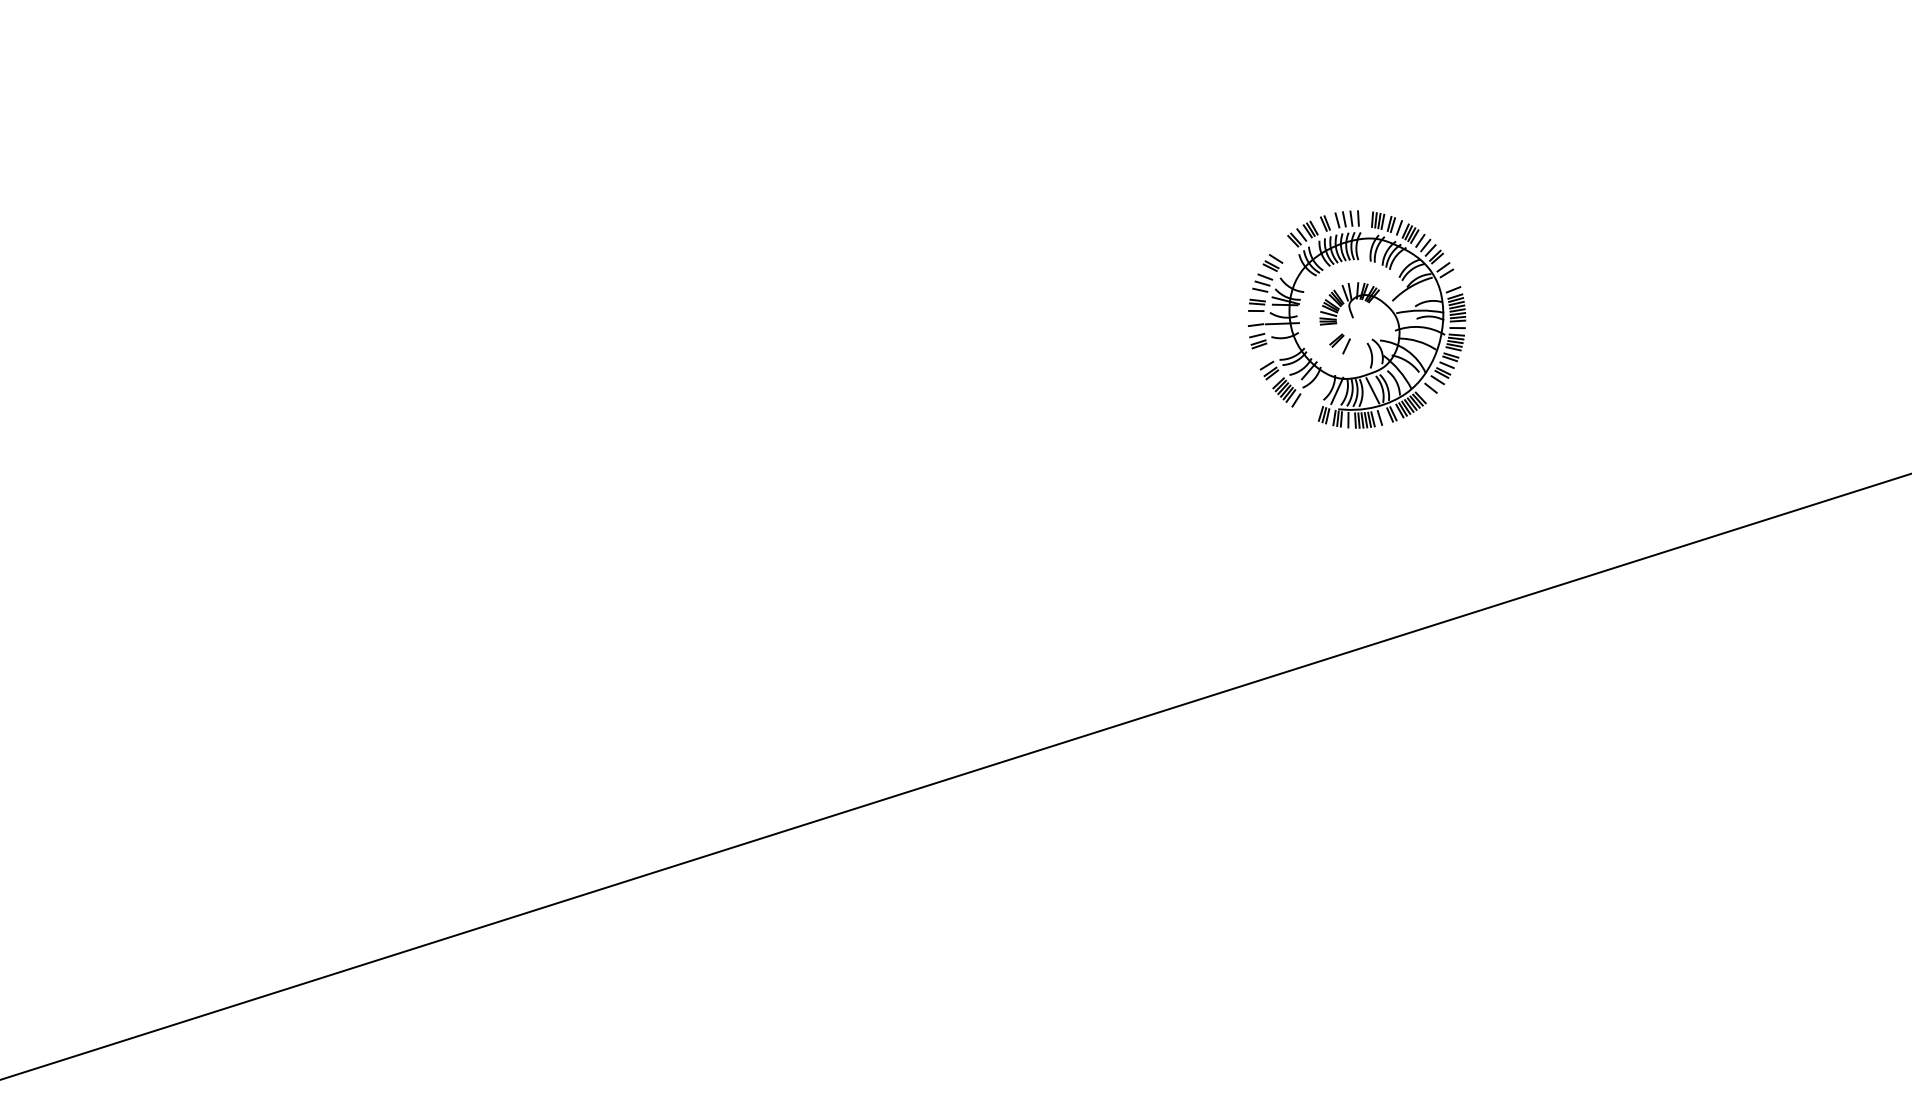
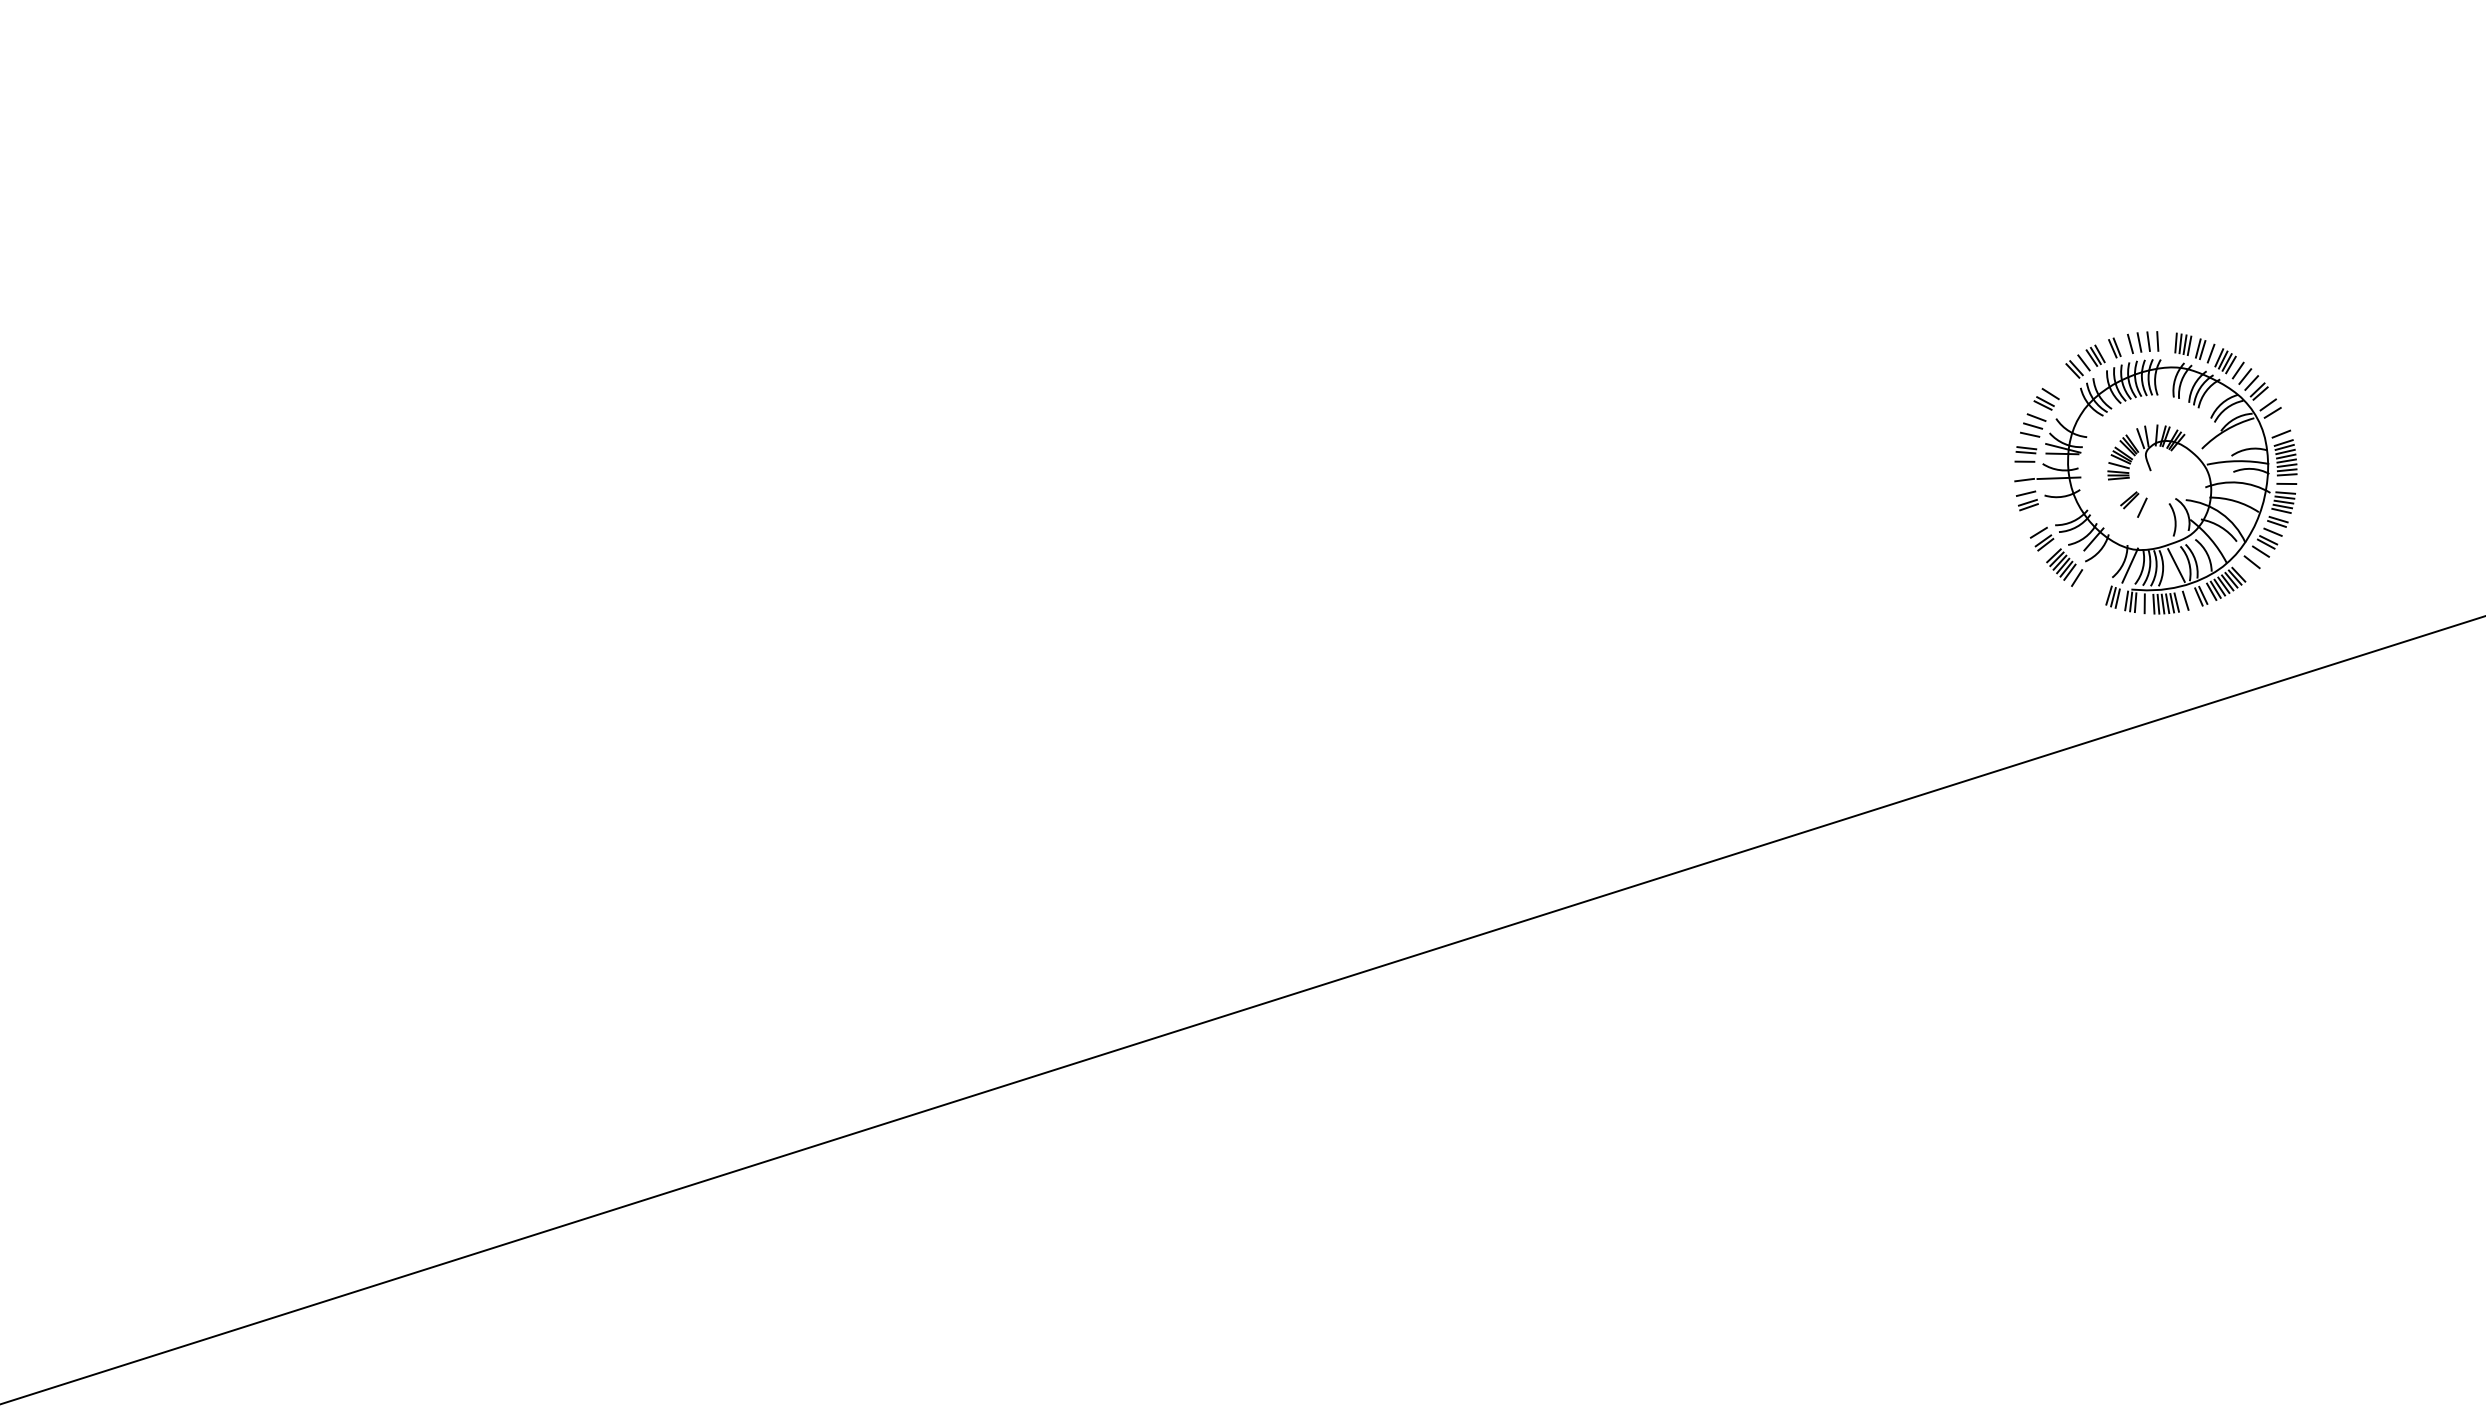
part: (1357, 319) -> (2156, 472), moved

